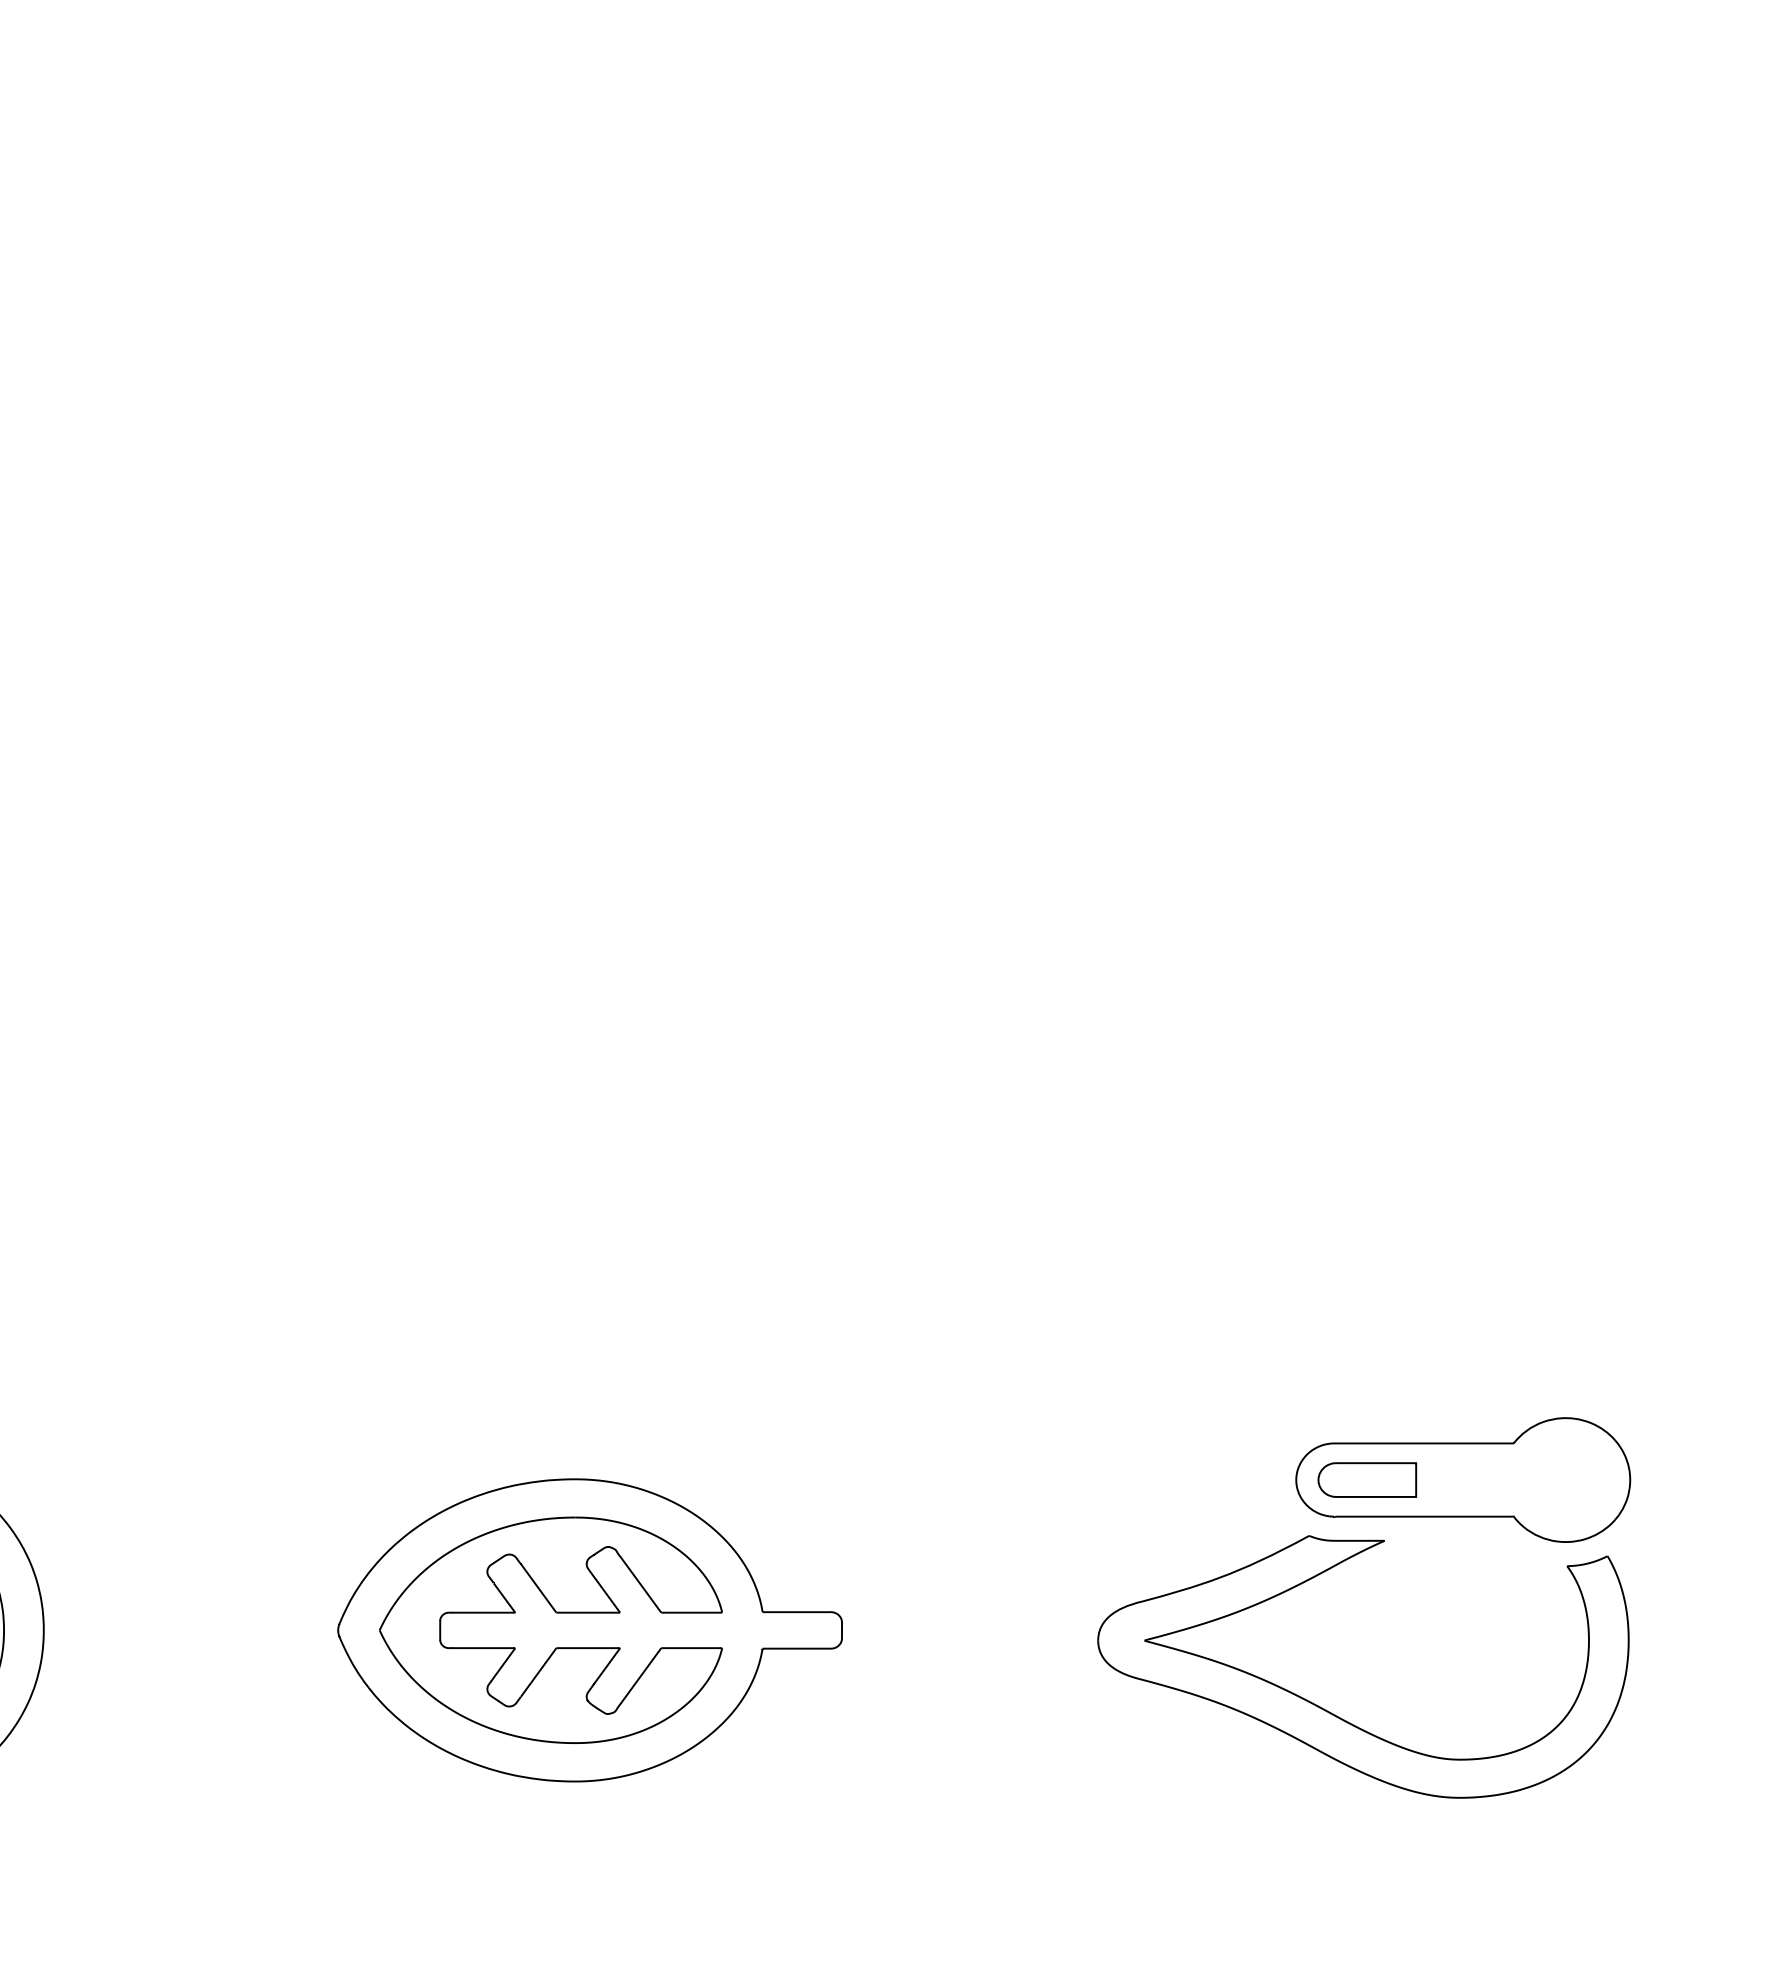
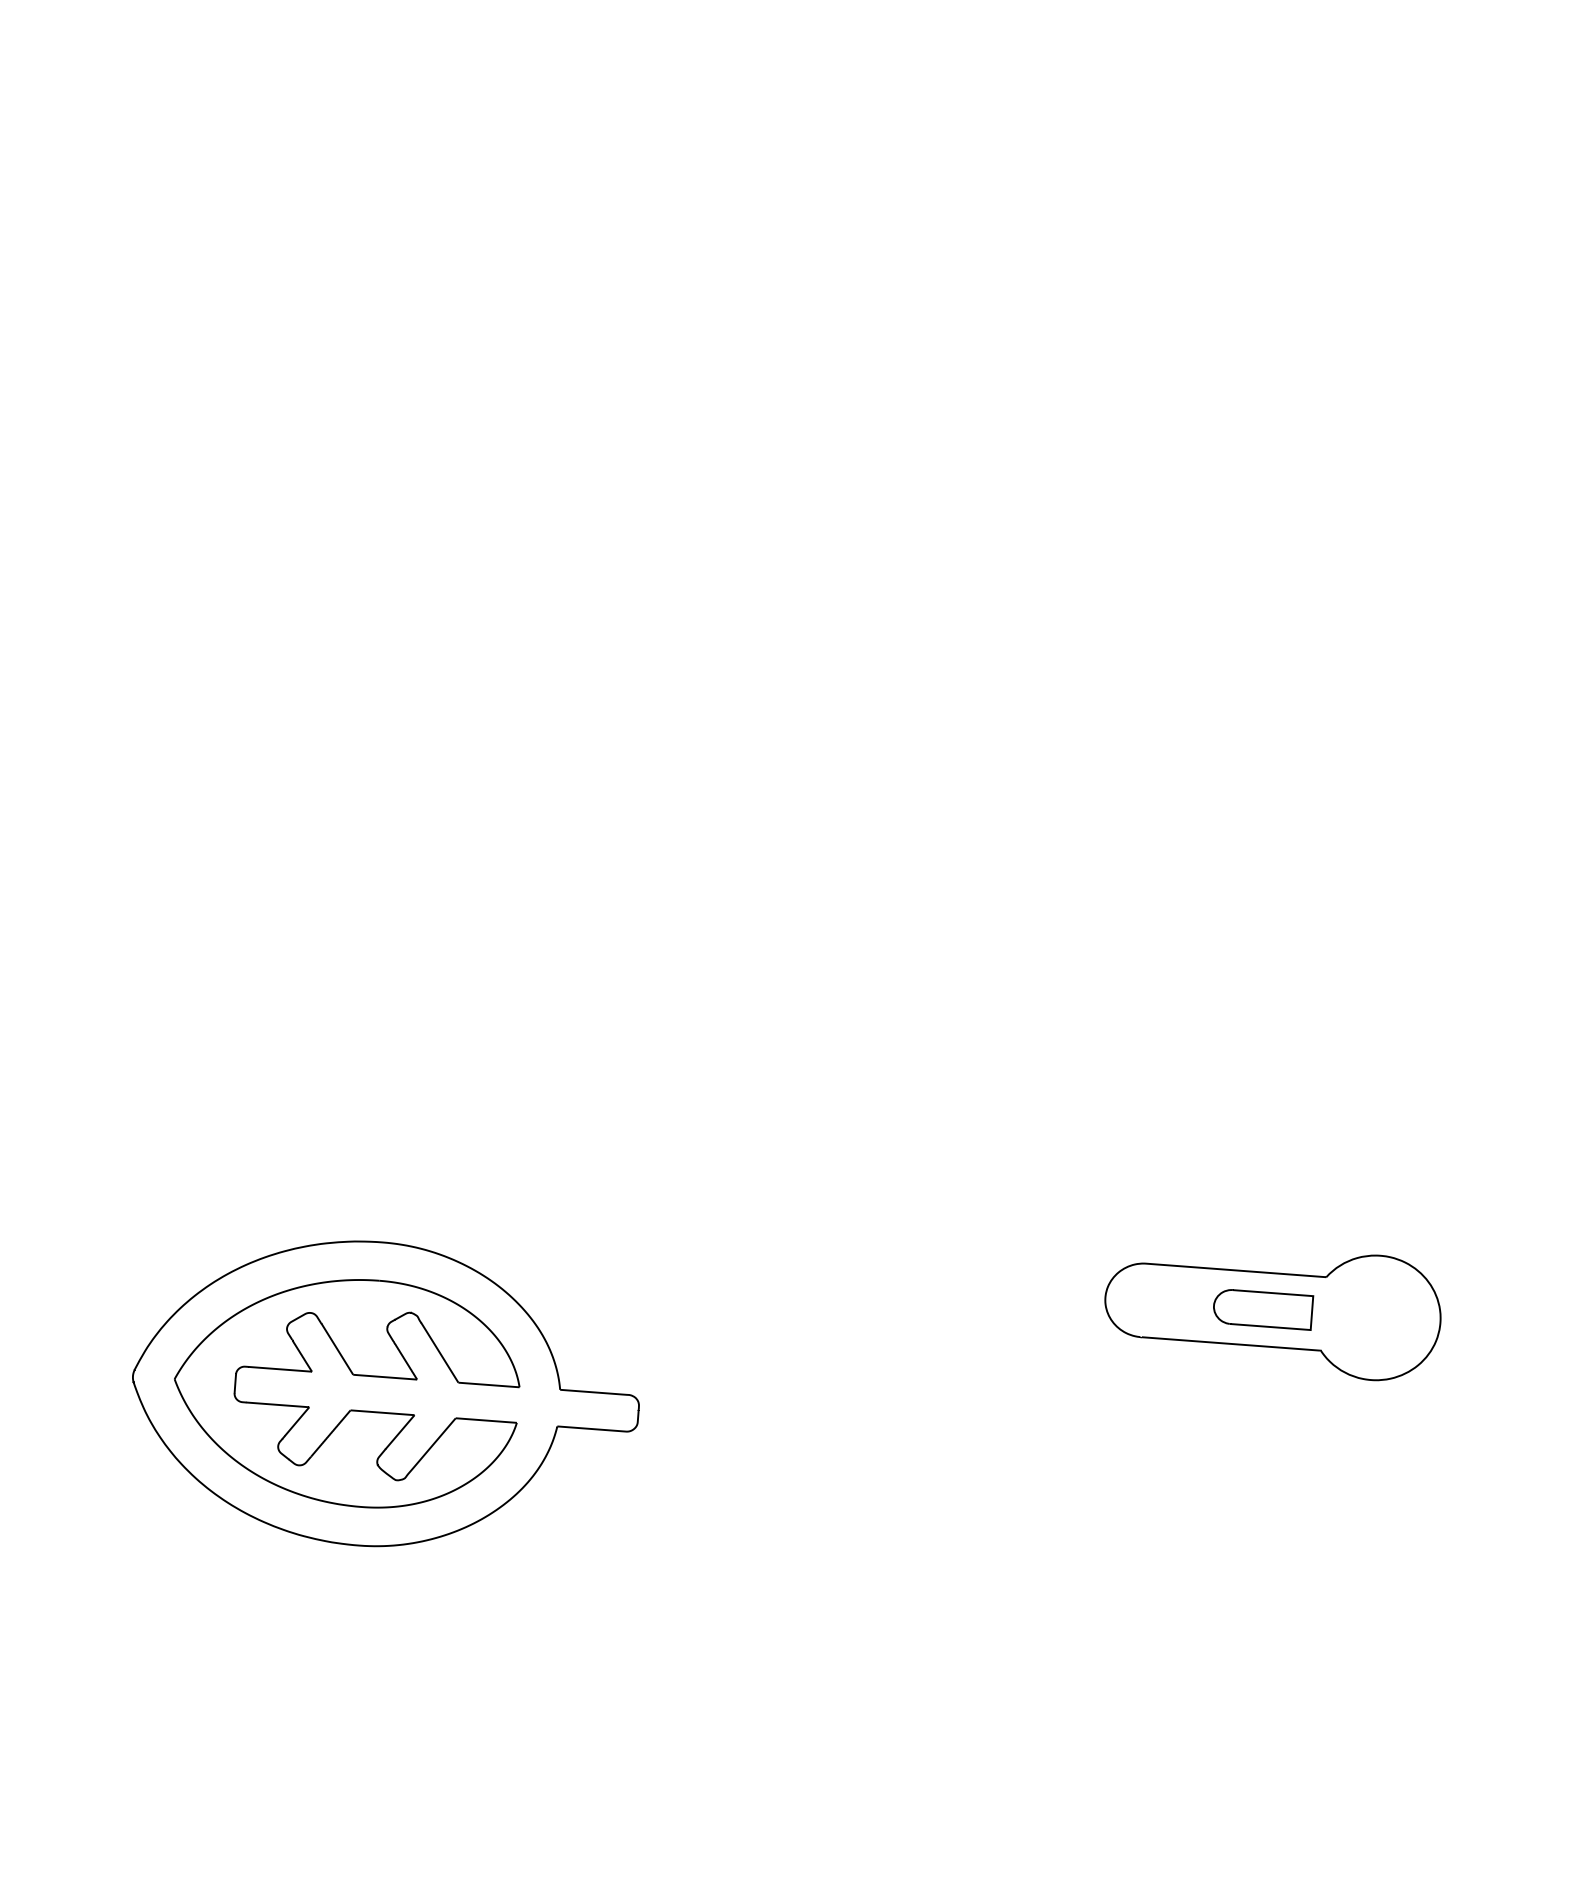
part: (1367, 1479) -> (1263, 1308), moved
part: (1337, 1715) -> (1129, 1536), removed

